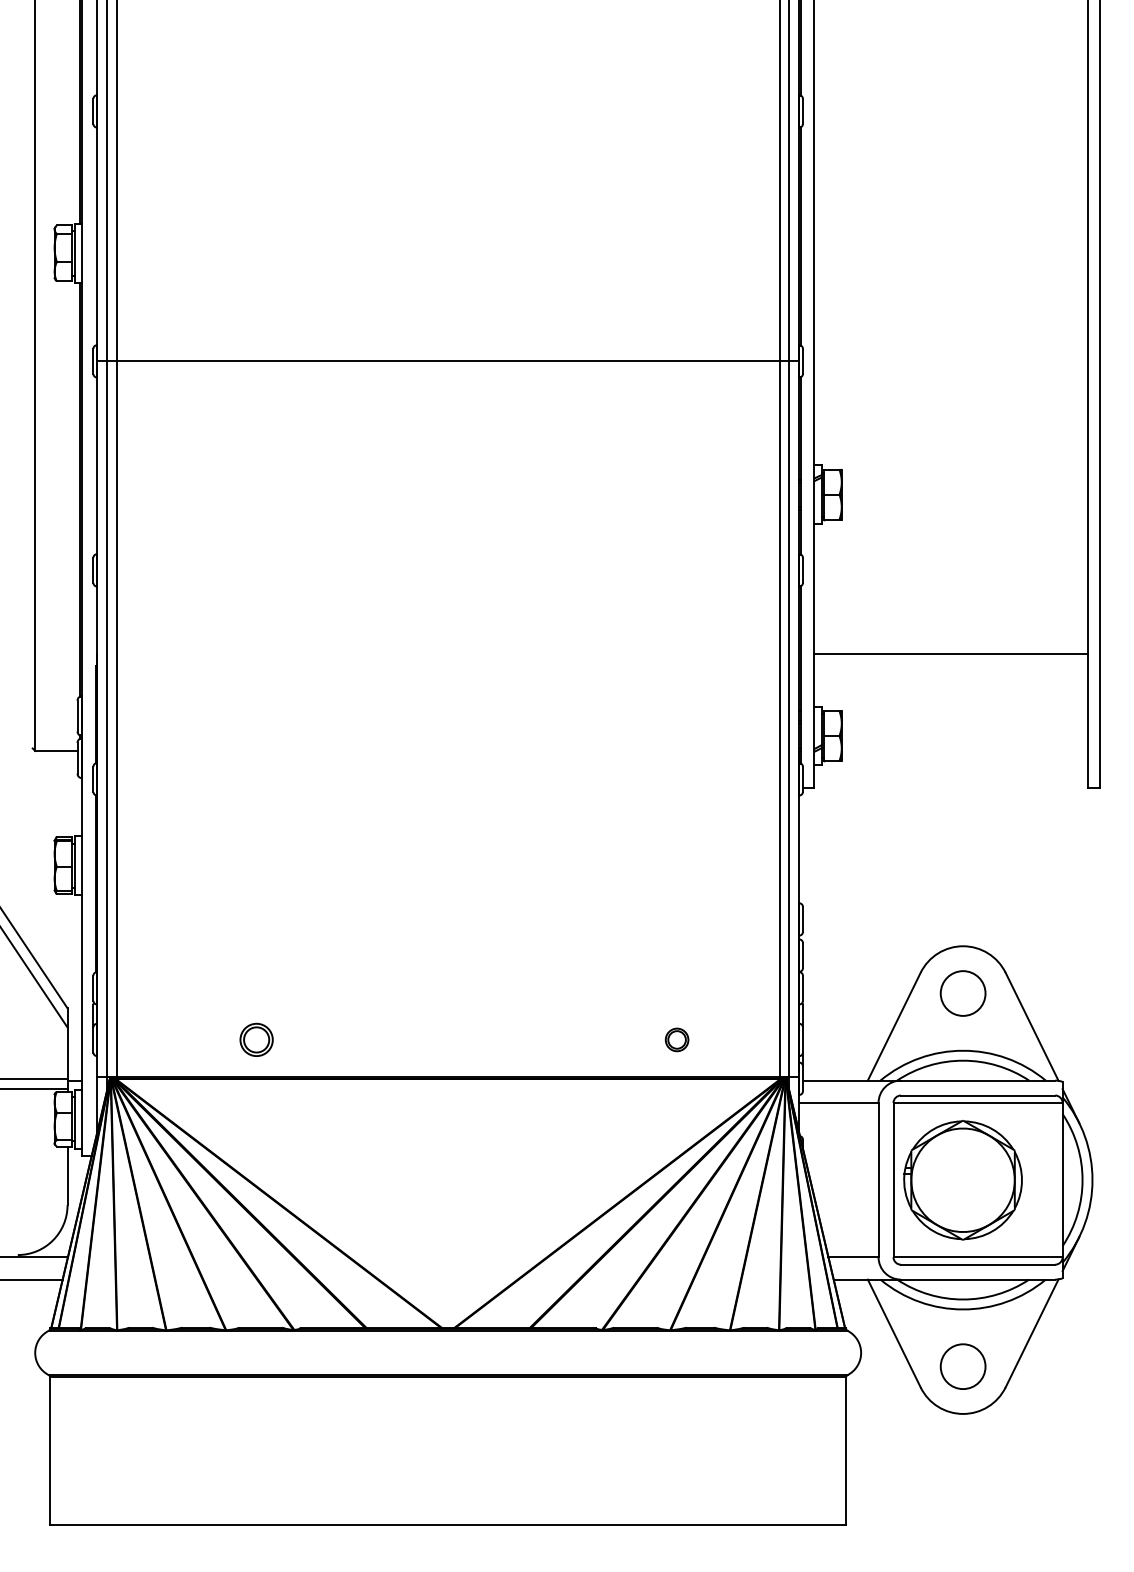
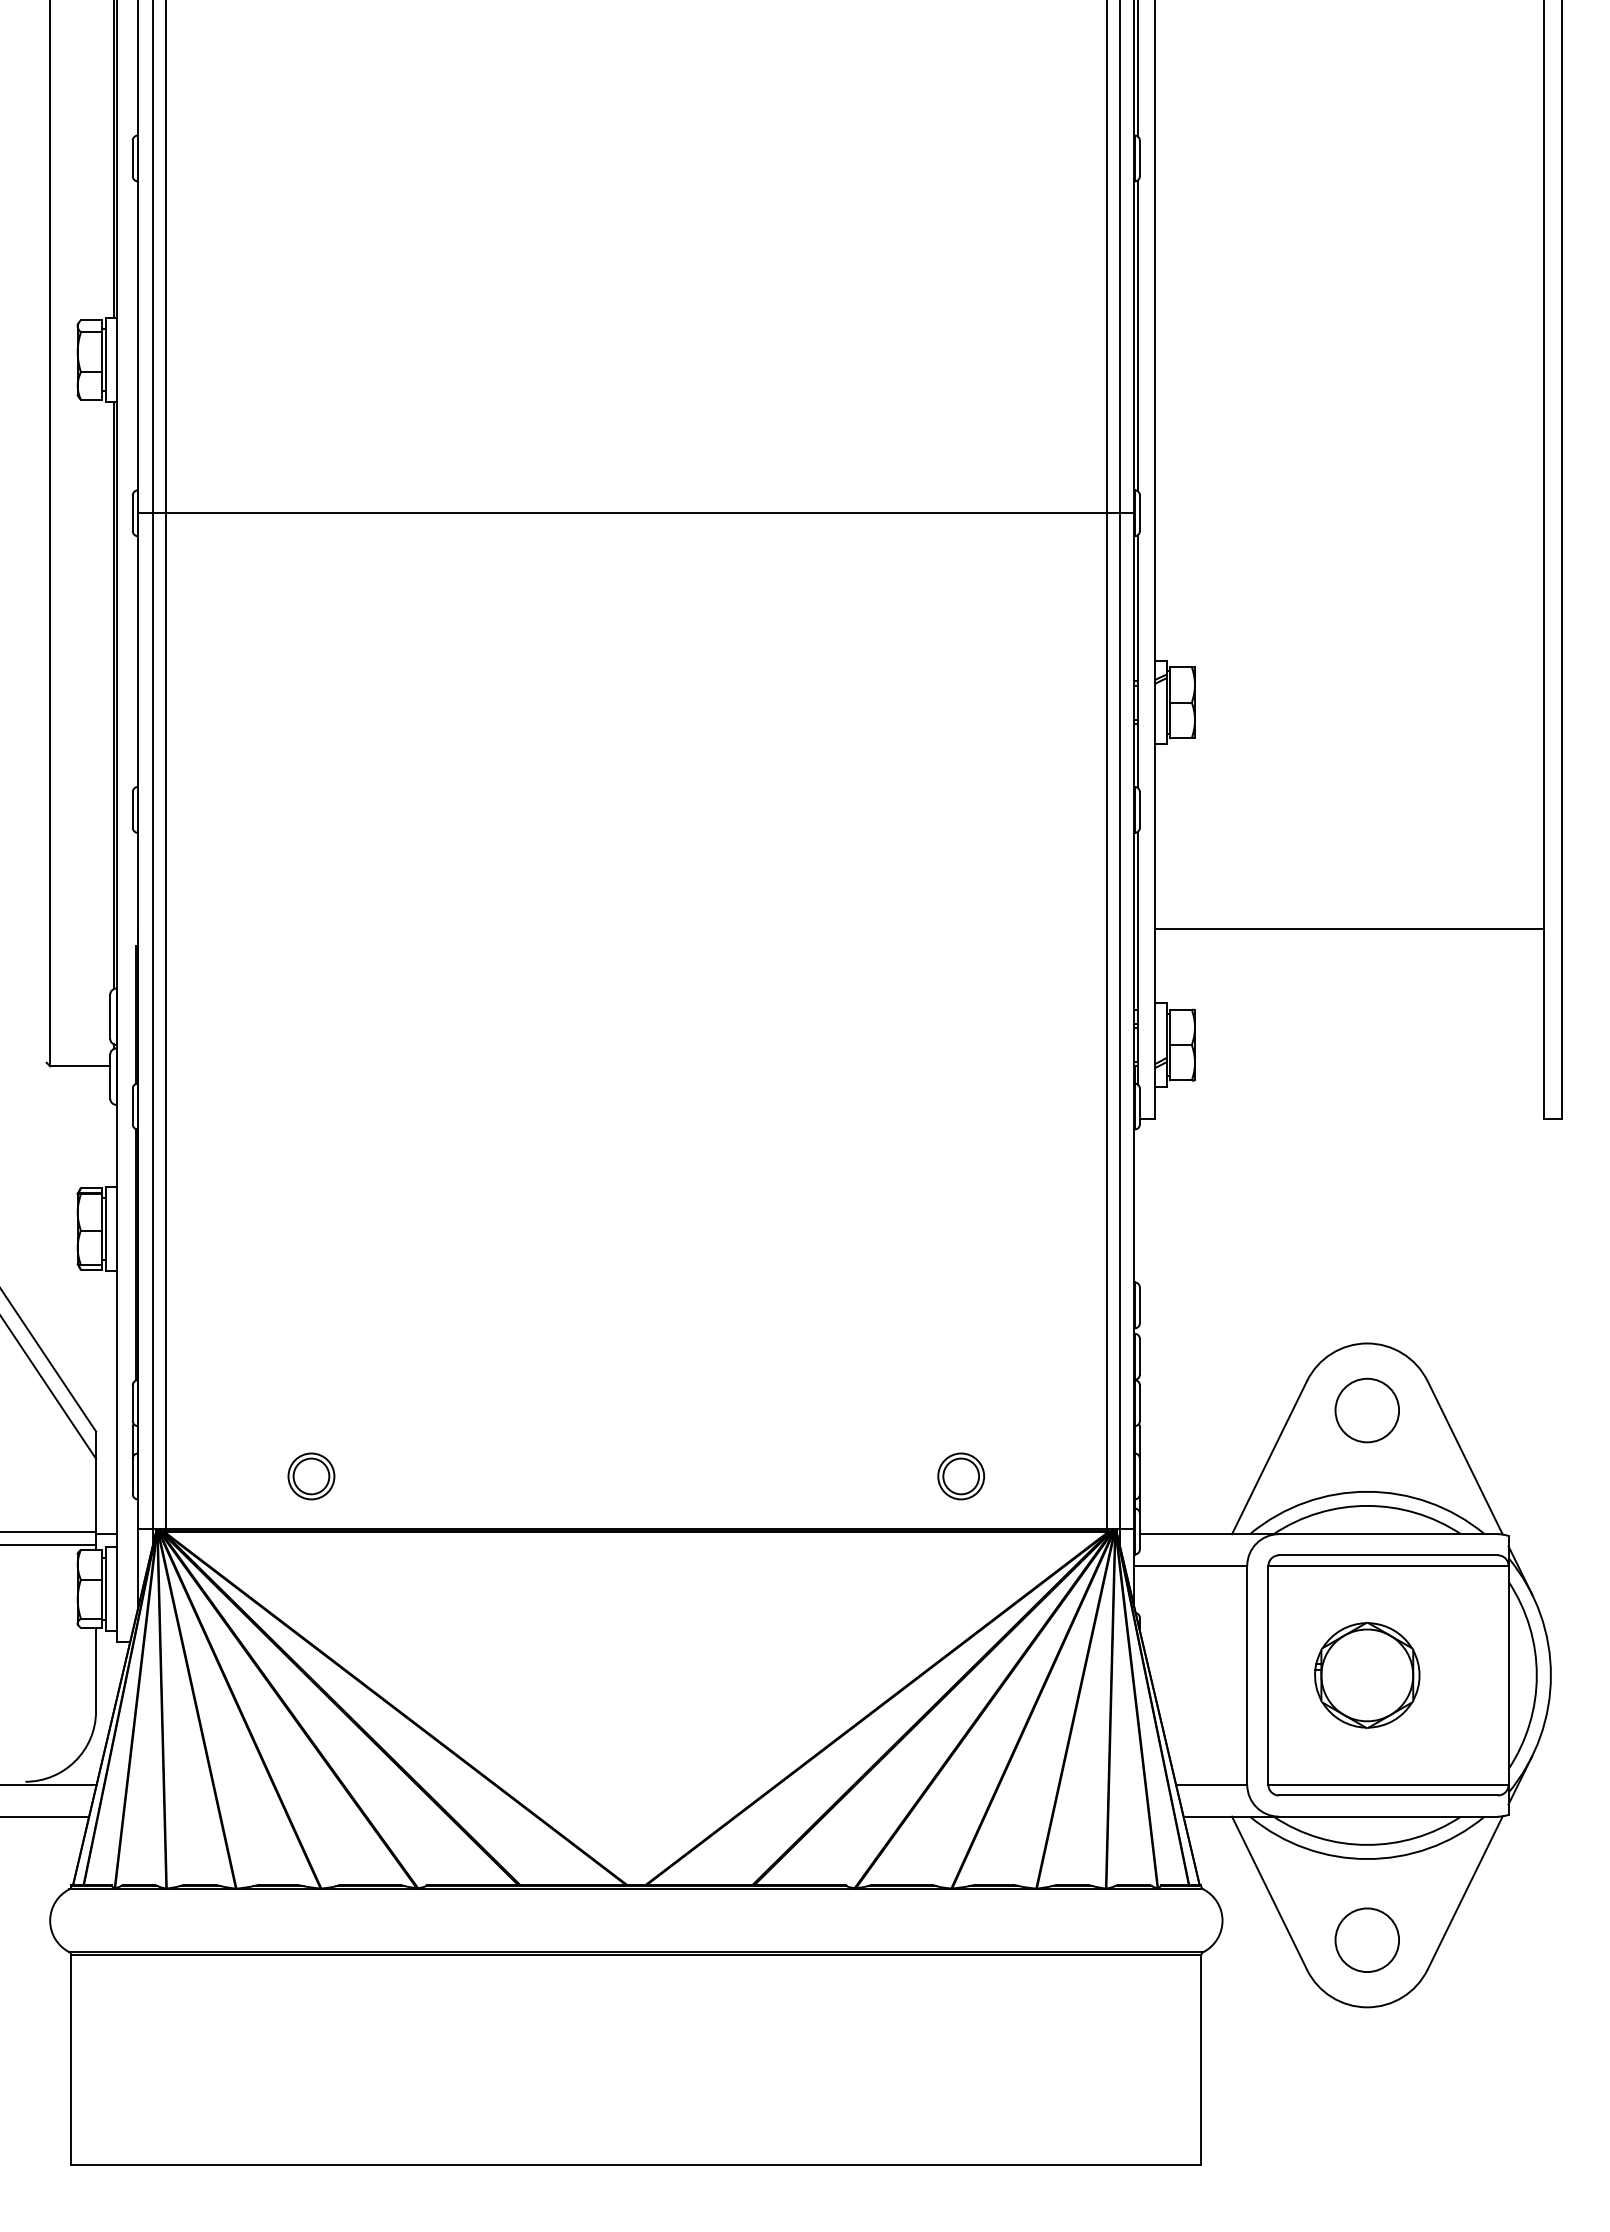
part: (256, 1039) -> (311, 1476), moved
part: (677, 1039) -> (961, 1476), size x1.43
part: (963, 1179) -> (1367, 1674), size x0.62

